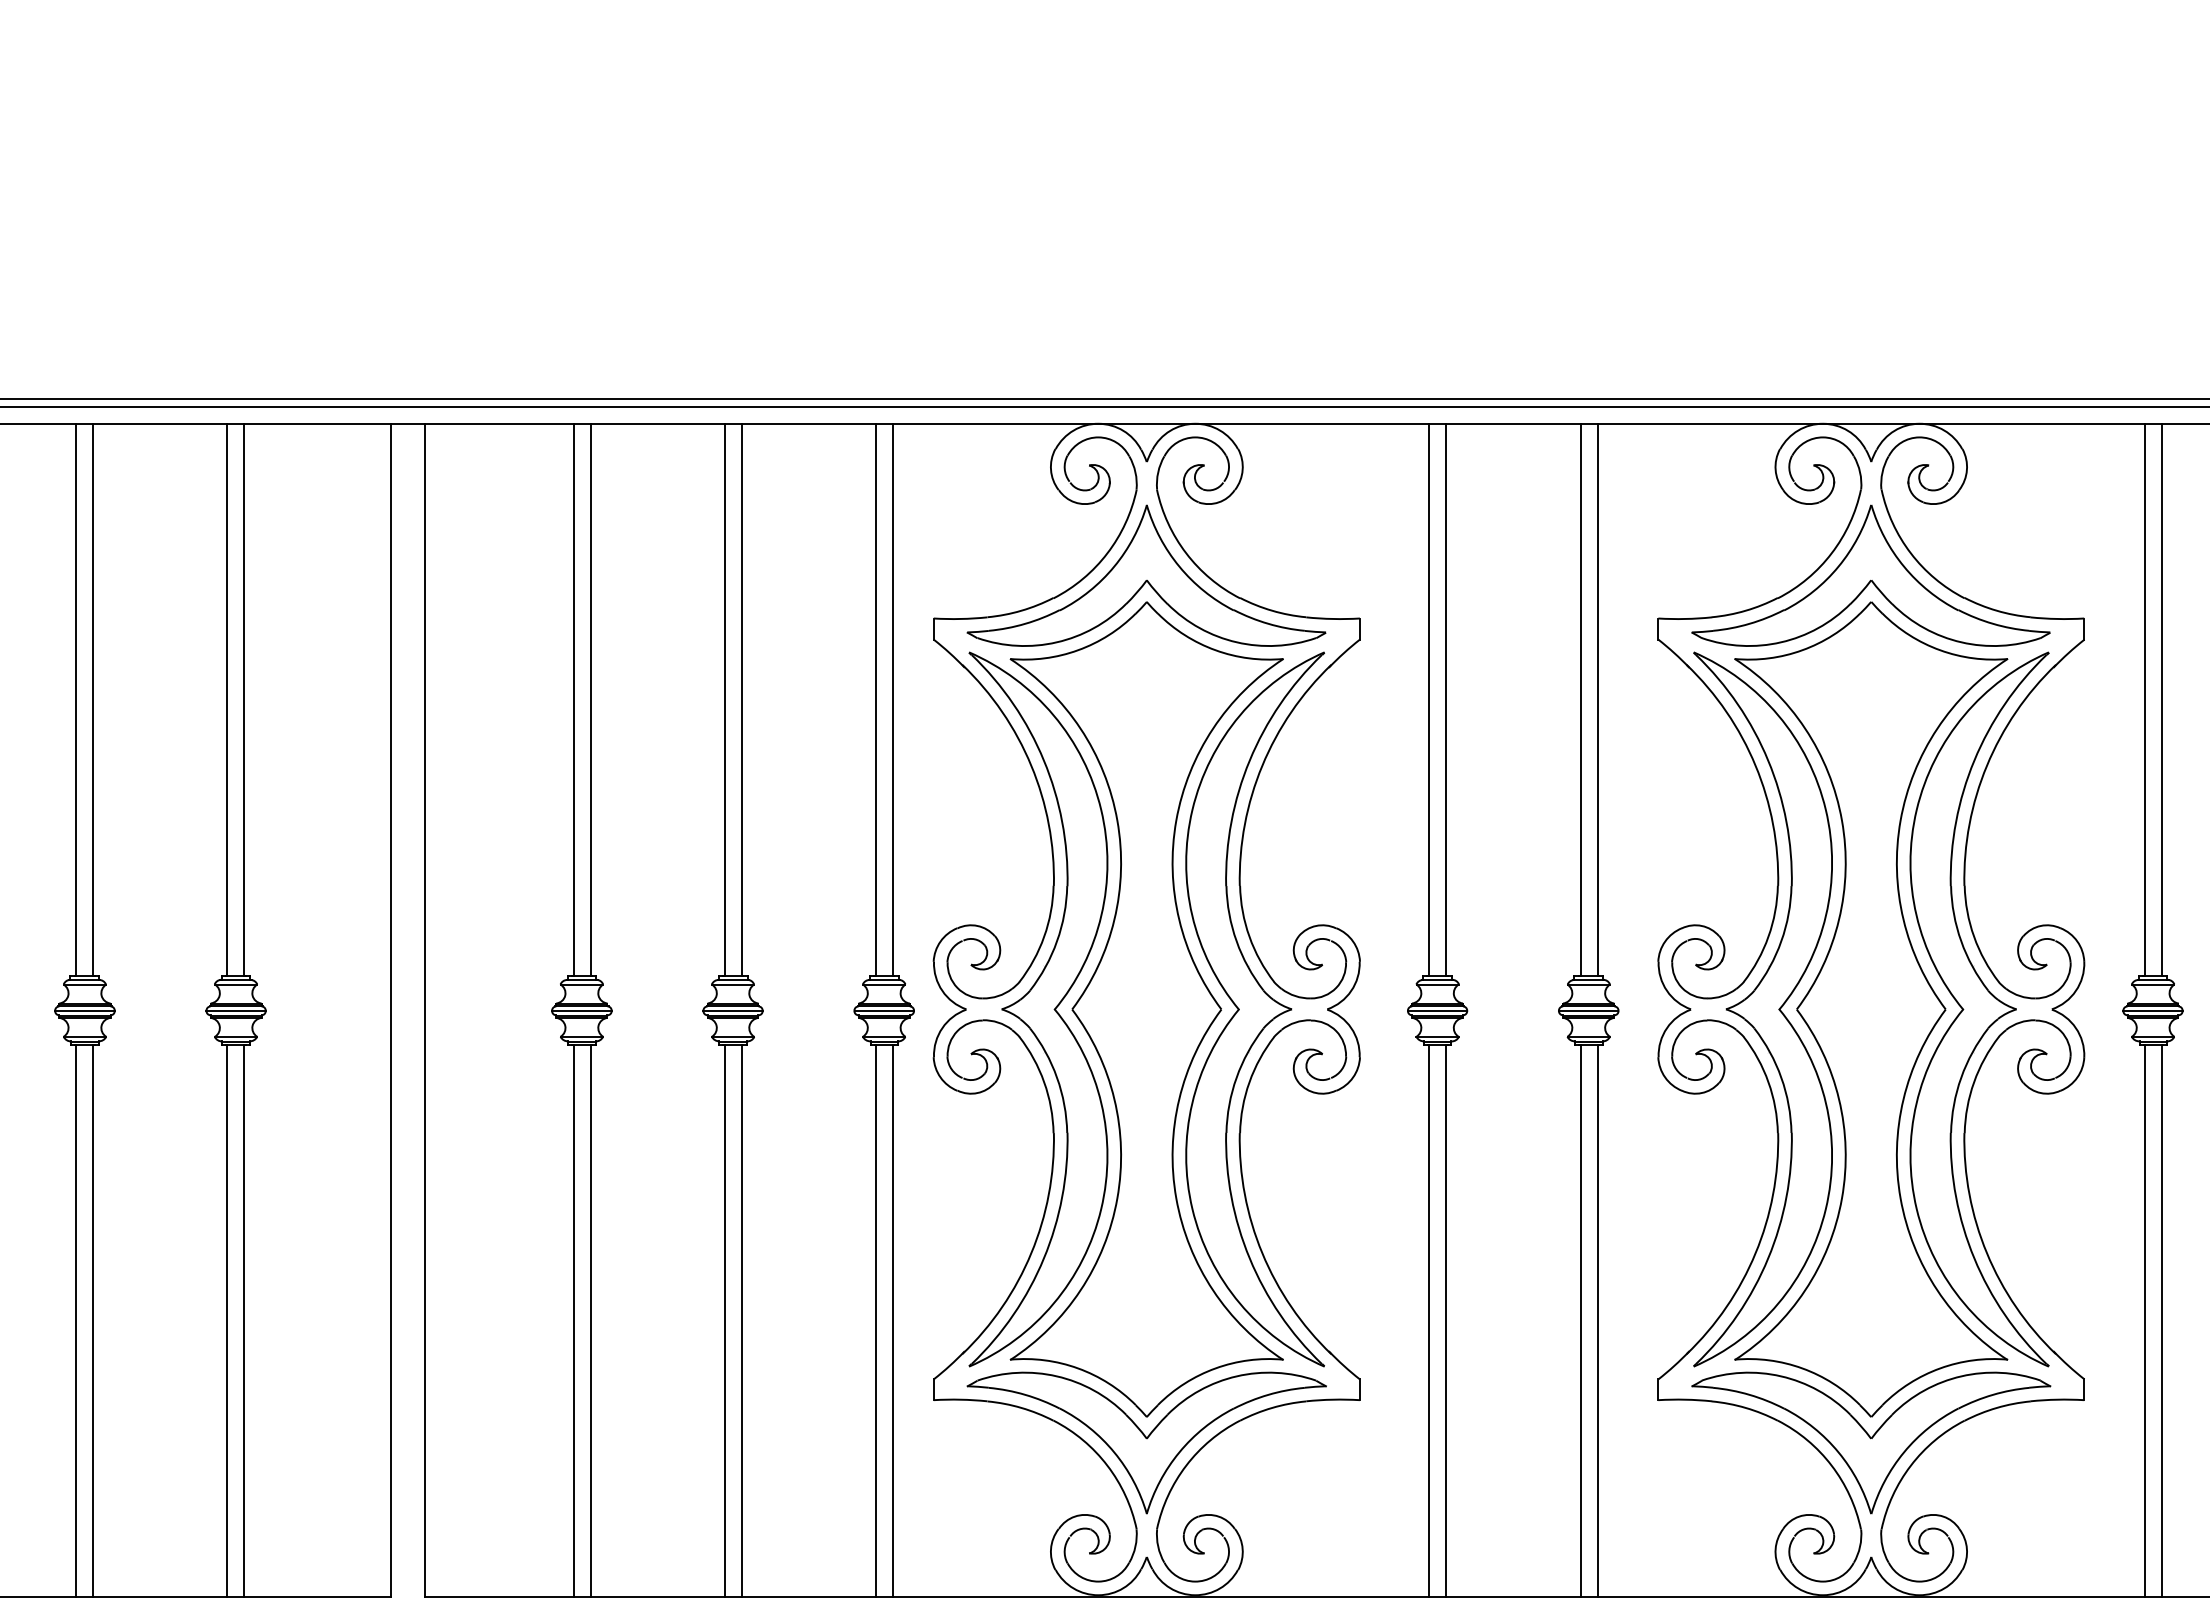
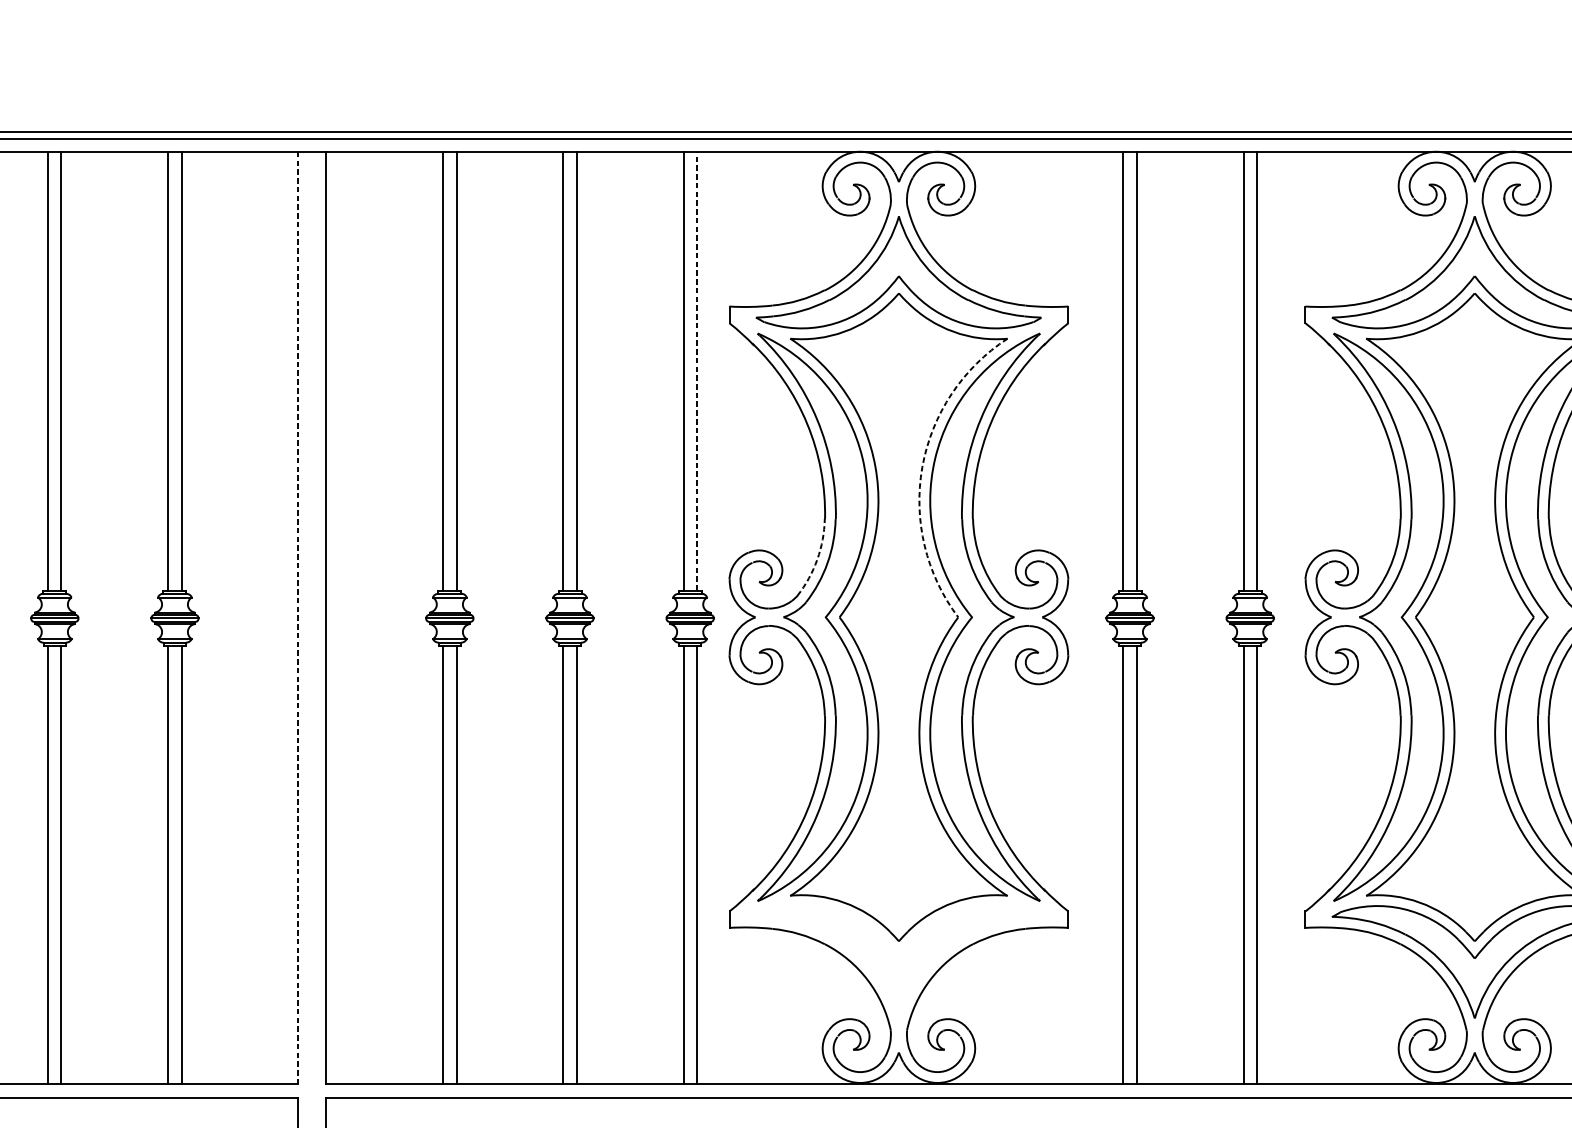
line: (893, 700) -> (697, 371), solid -> dashed
arc: (1176, 820) -> (922, 467), solid -> dashed
arc: (1044, 936) -> (817, 559), solid -> dashed
line: (391, 1010) -> (298, 618), solid -> dashed
part: (1146, 1442) -> (898, 961), removed

